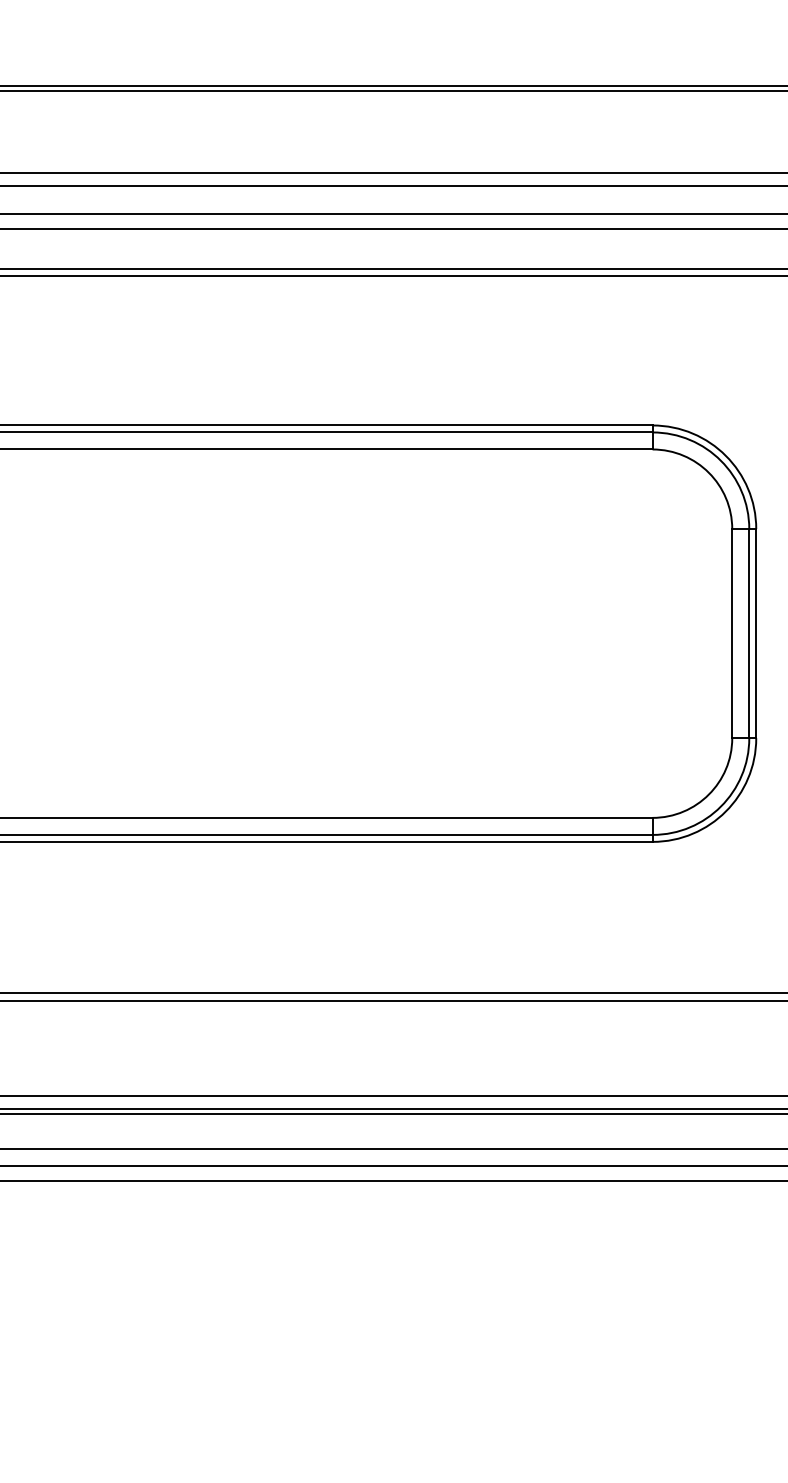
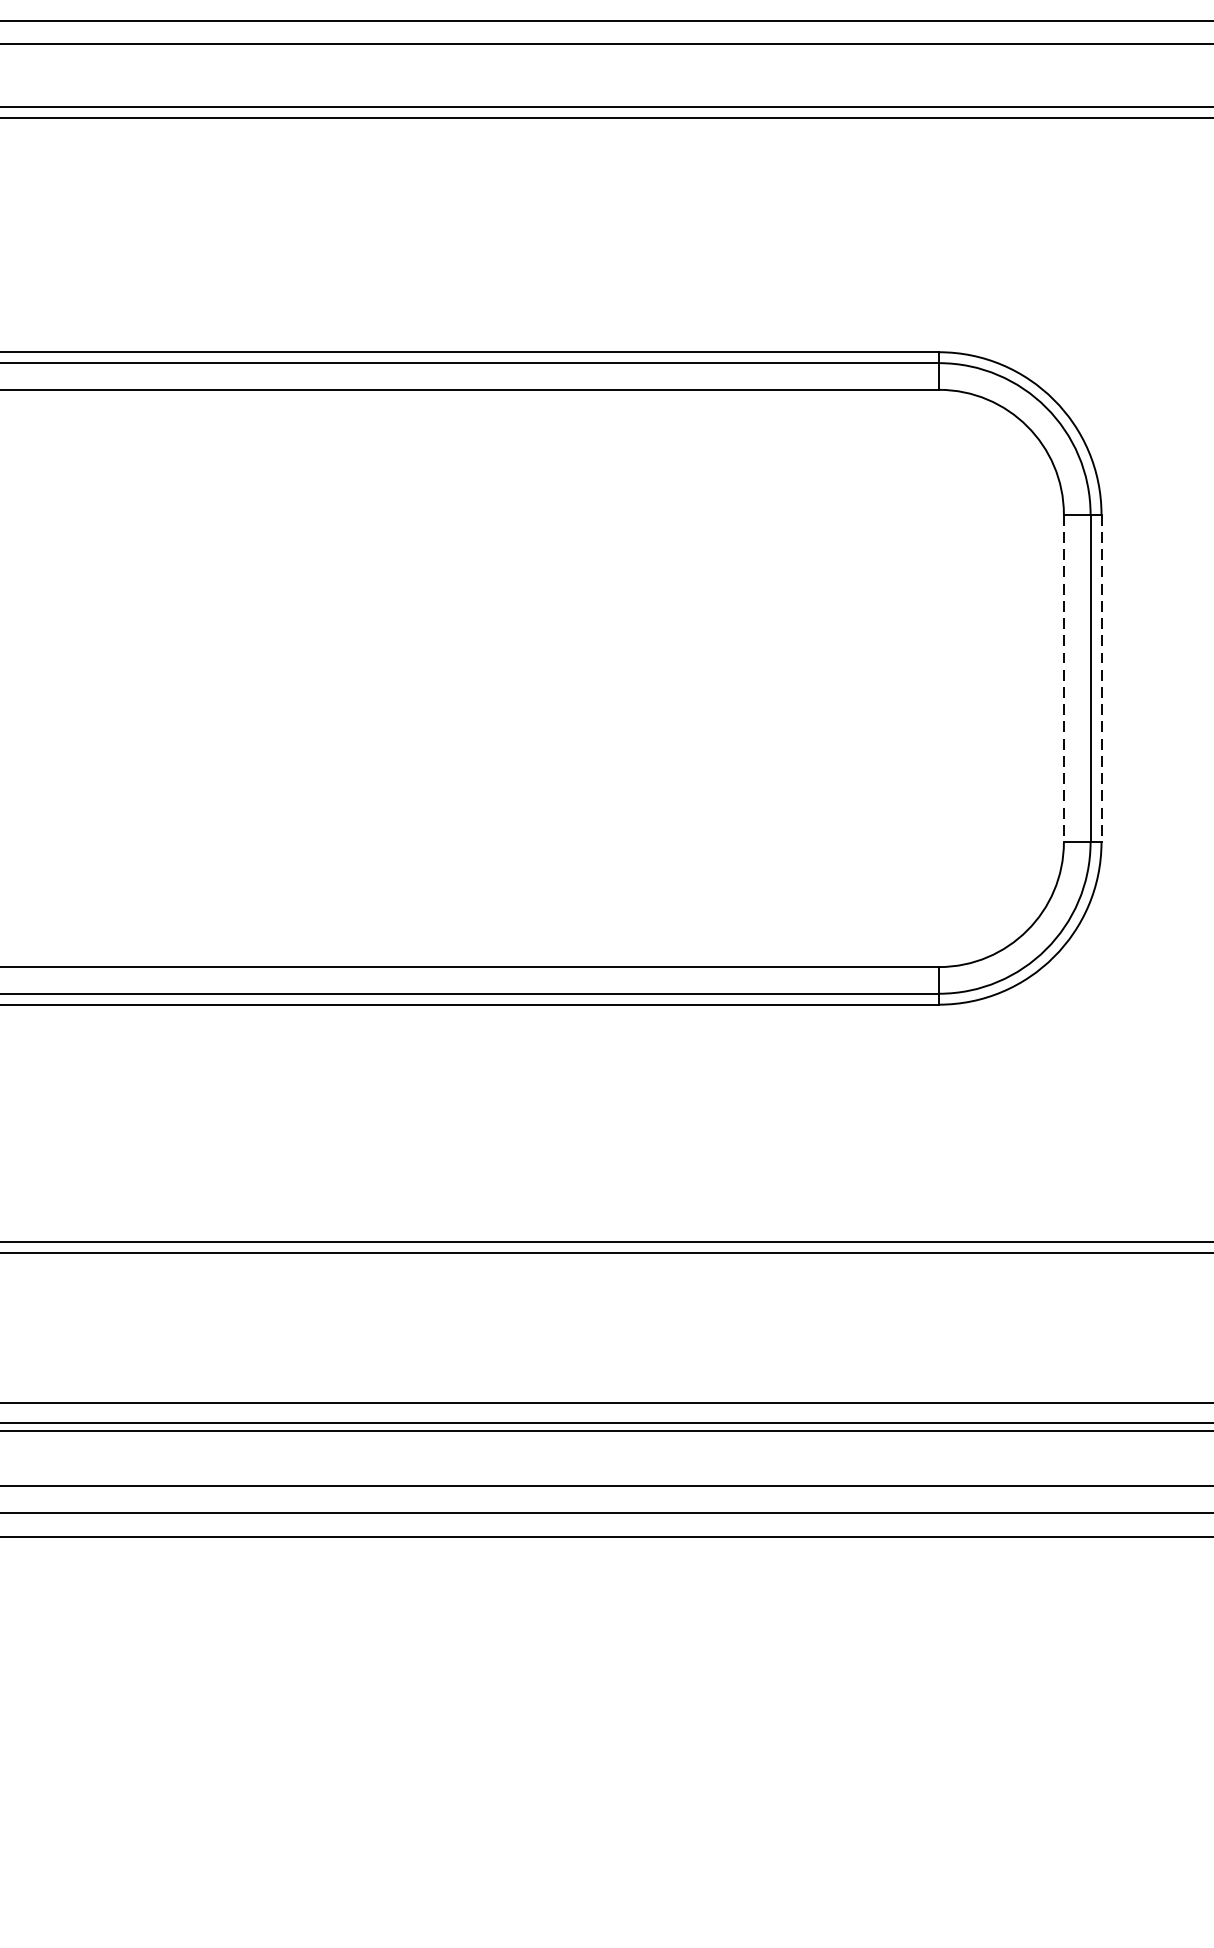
line: (732, 633) -> (1064, 678), solid -> dashed
line: (756, 633) -> (1101, 678), solid -> dashed

